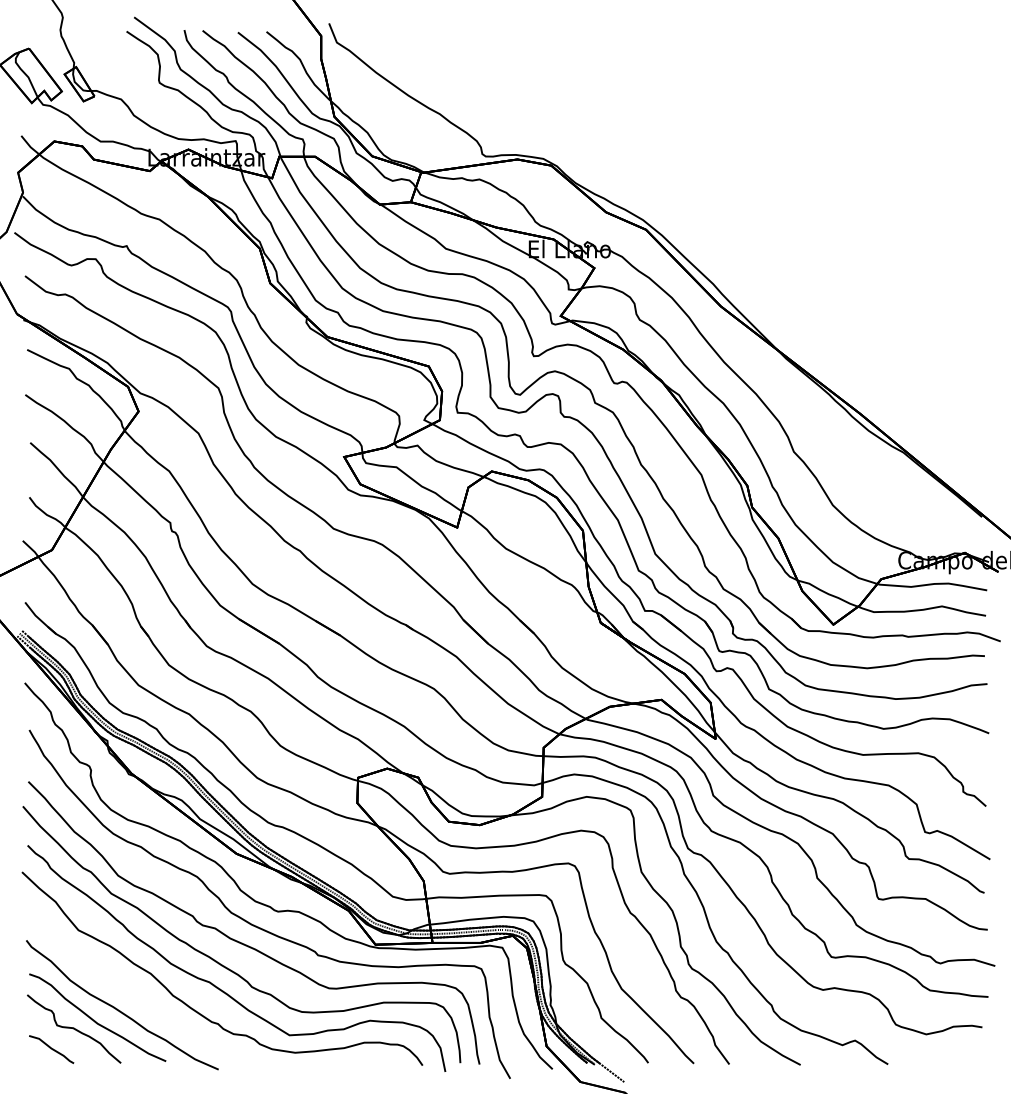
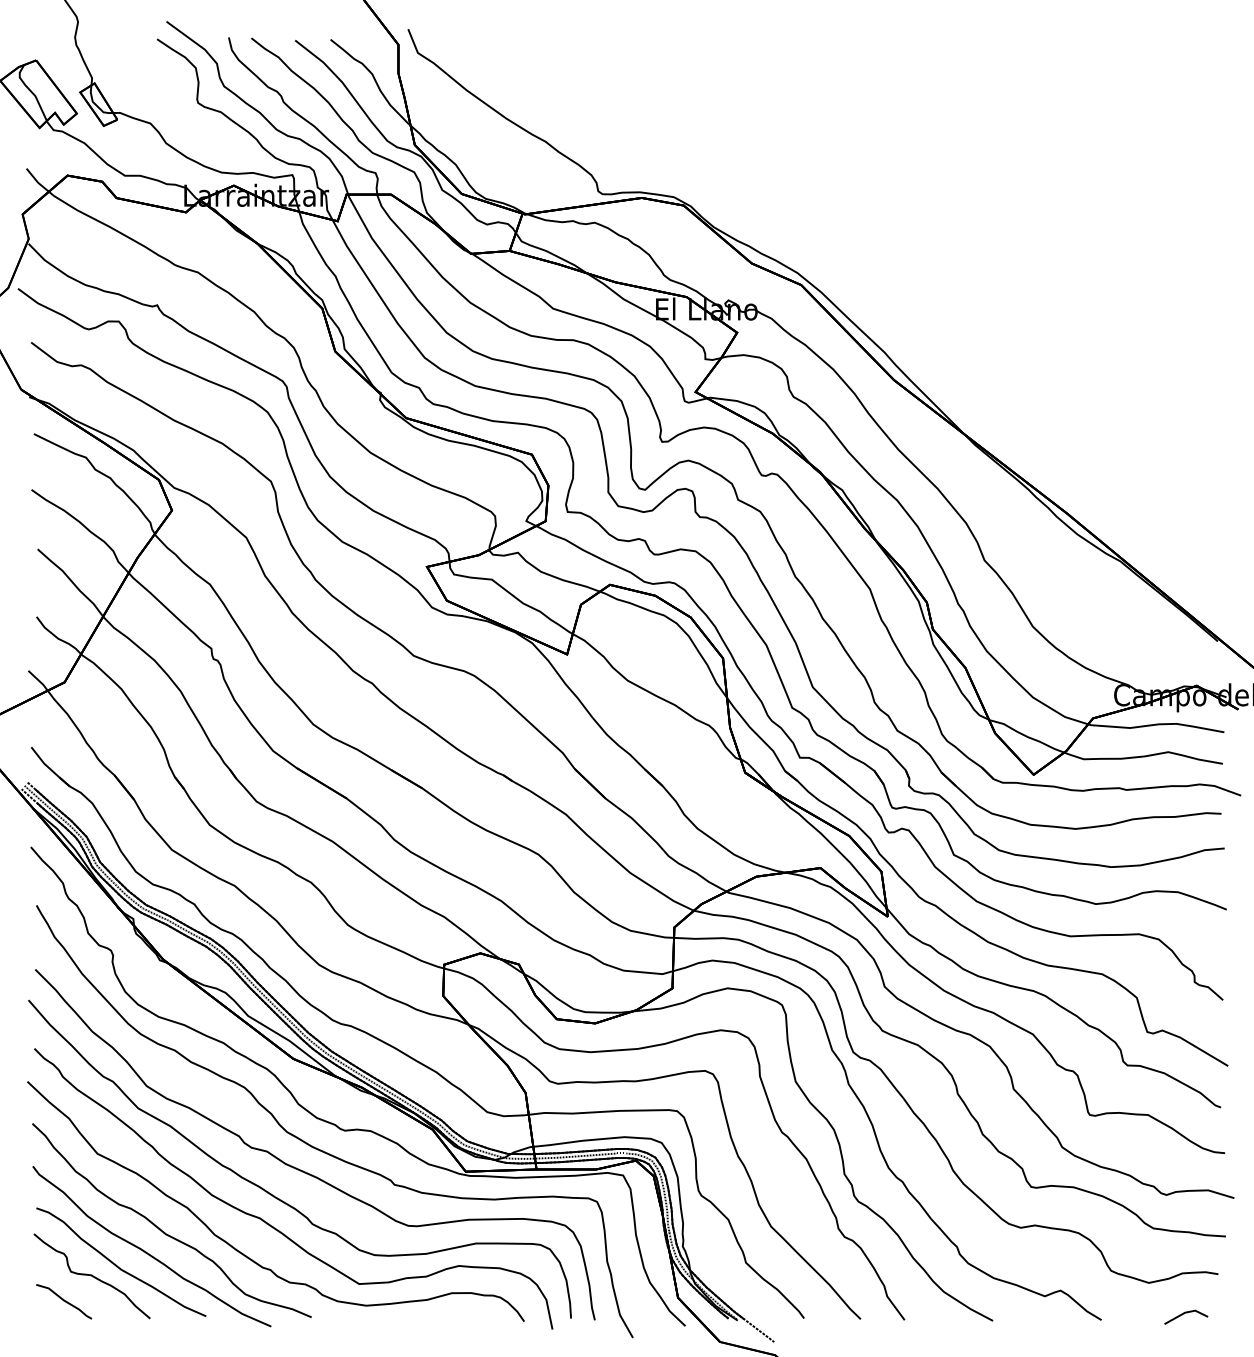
part: (132, 992) -> (164, 1231), added
line: (955, 1059) -> (1184, 1314), added

